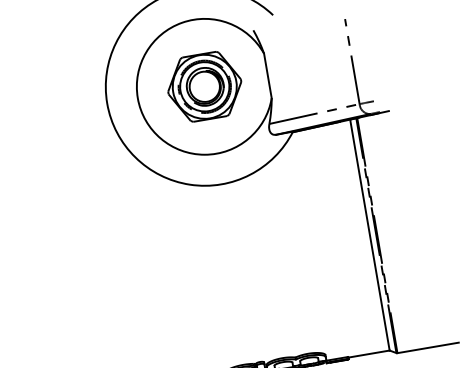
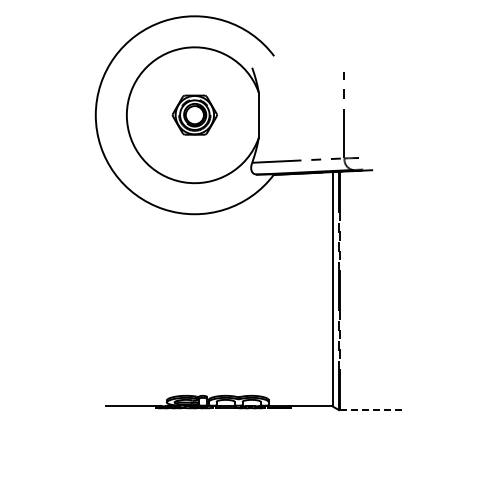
part: (204, 86) -> (194, 114), size x0.6
line: (428, 348) -> (371, 410), solid -> dashed

